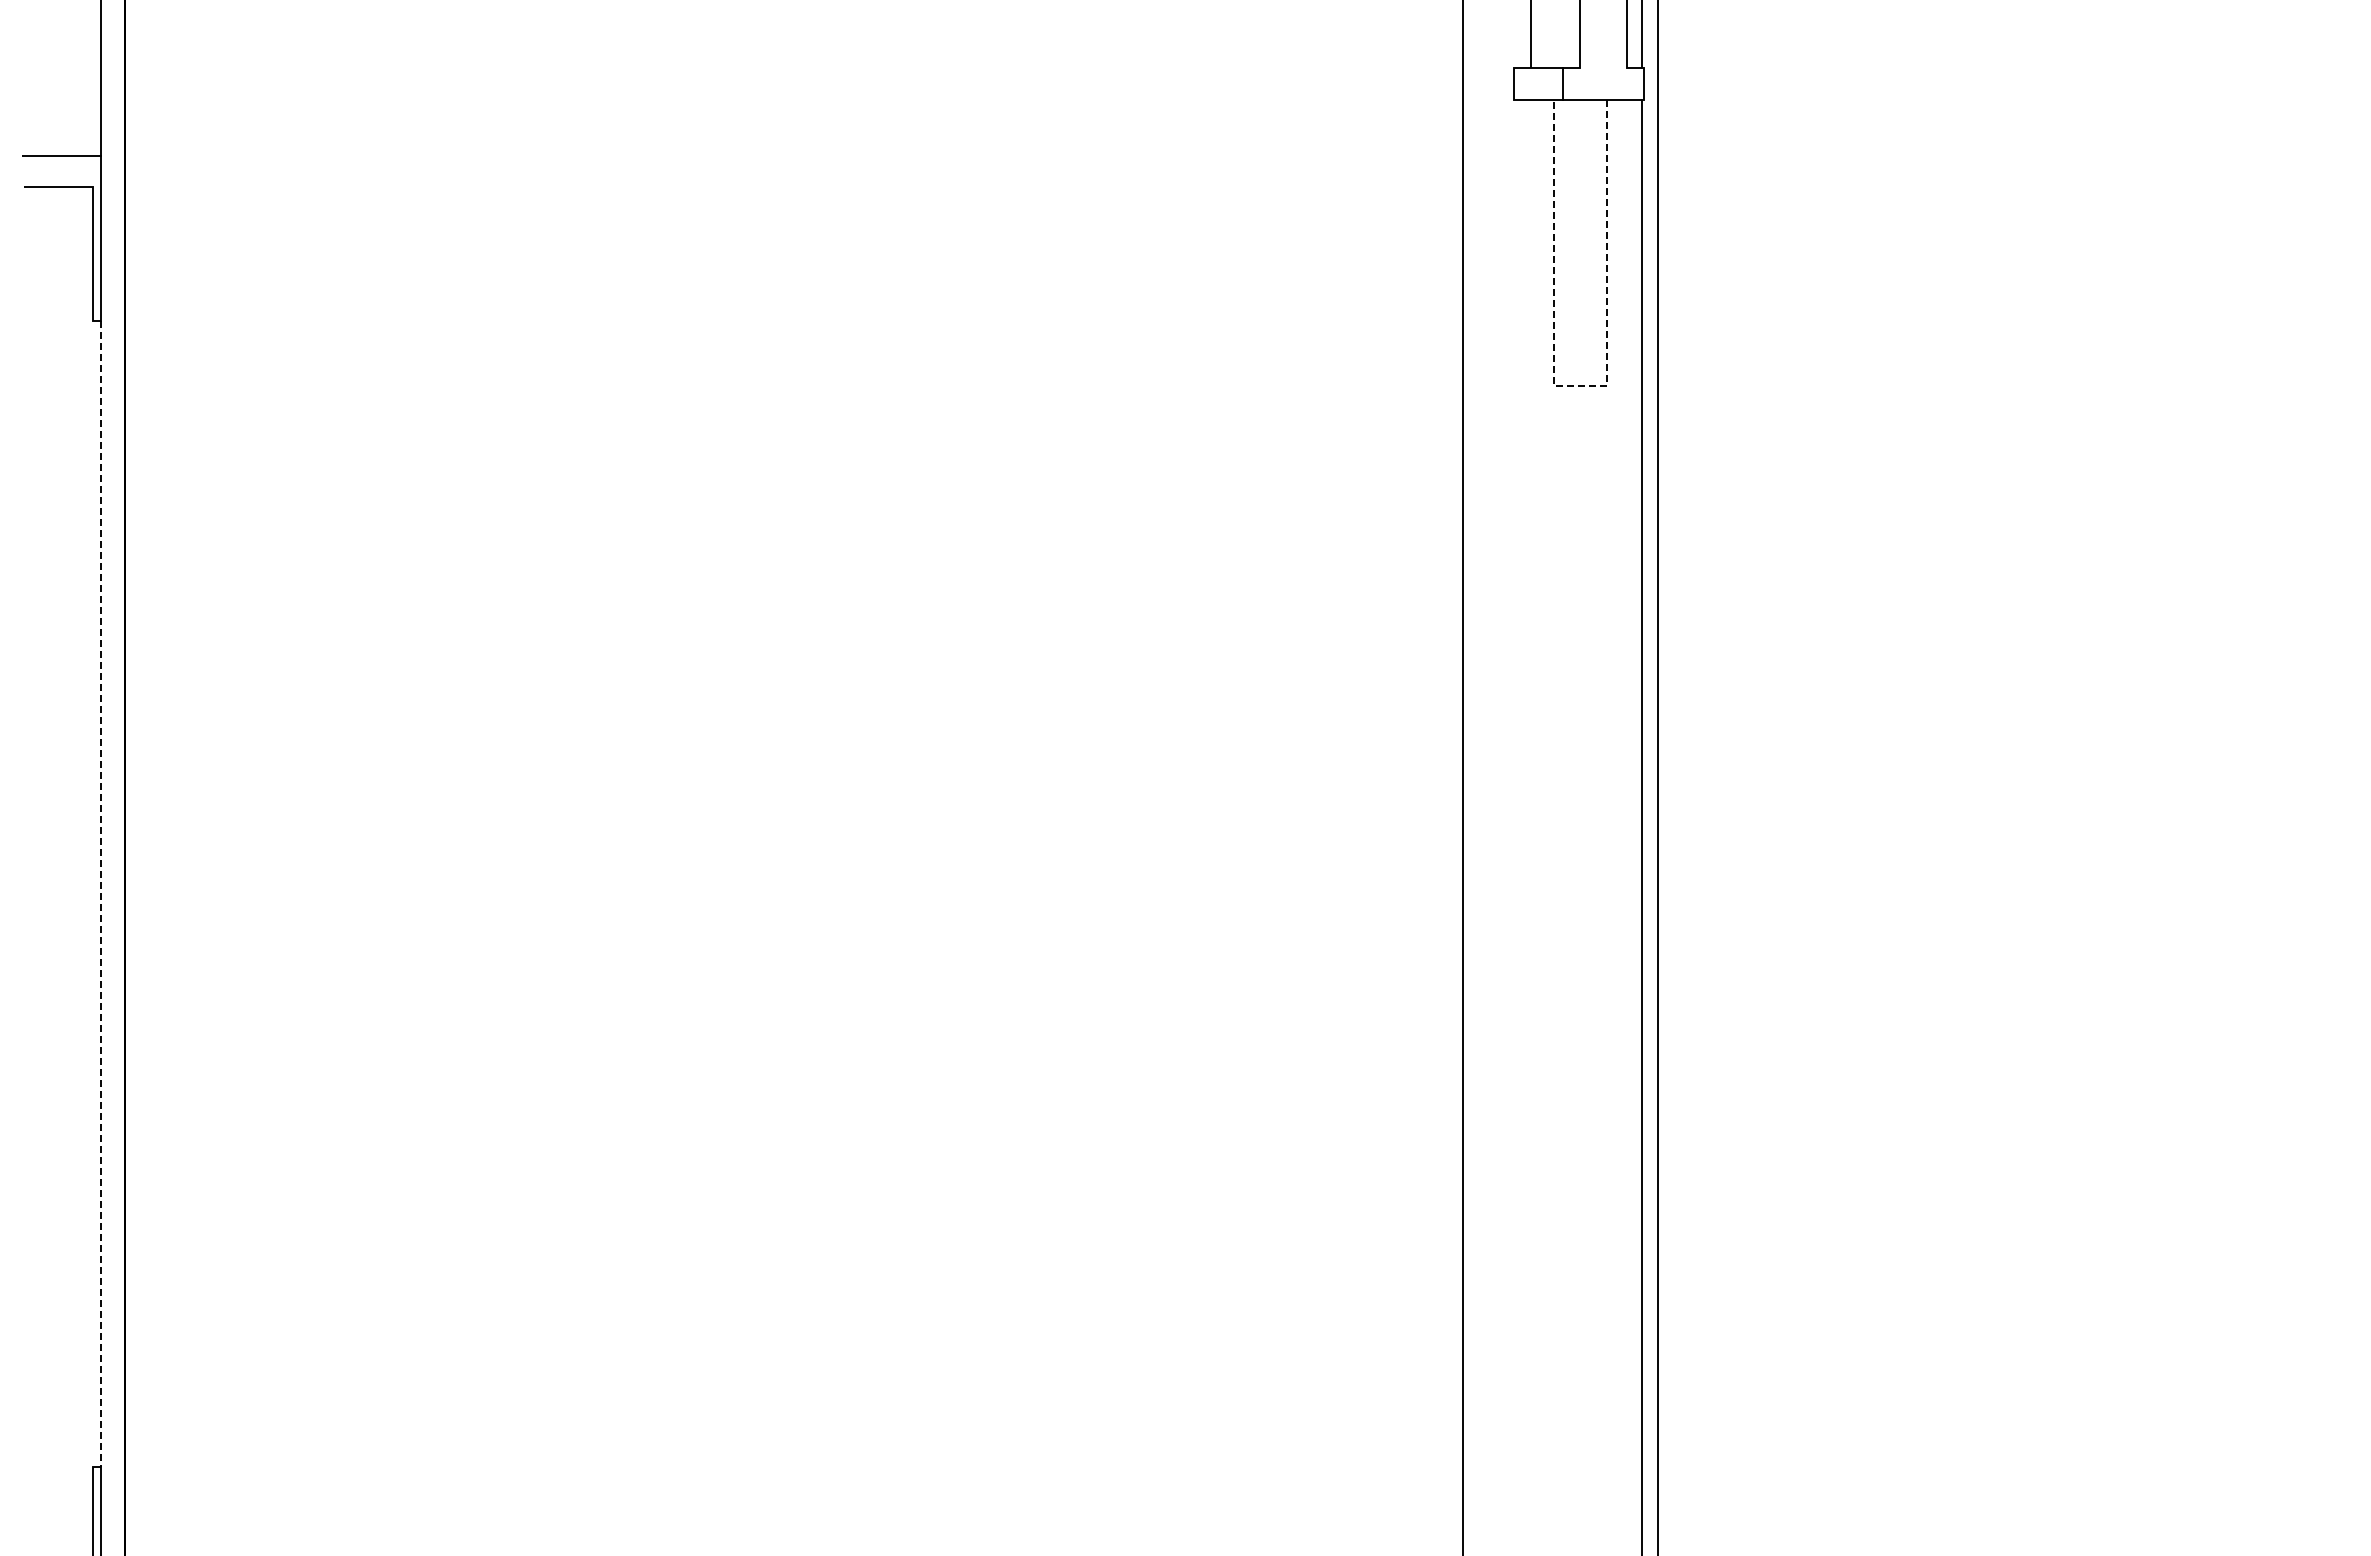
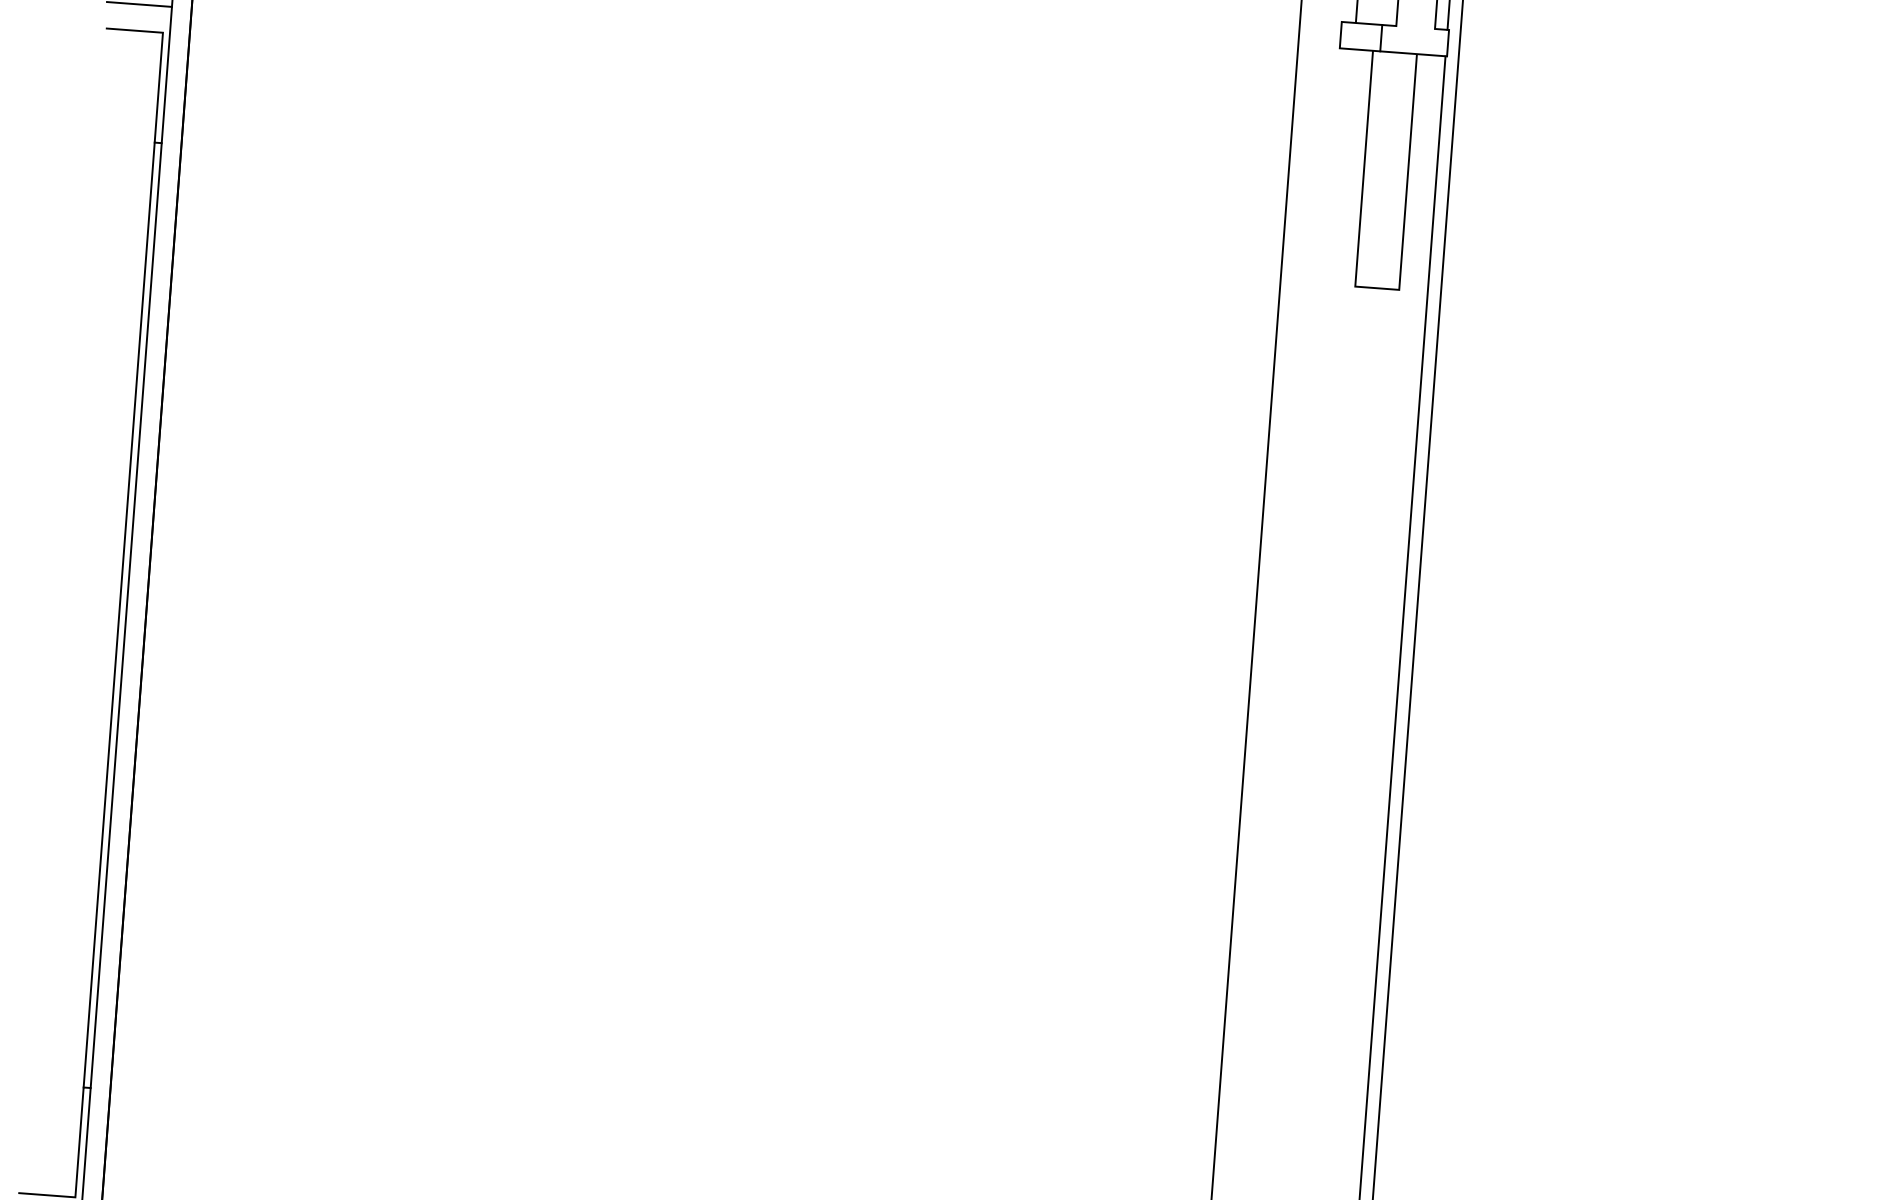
line: (1580, 385) -> (1377, 288), dashed -> solid
line: (92, 893) -> (118, 614), added
line: (101, 894) -> (126, 616), dashed -> solid

